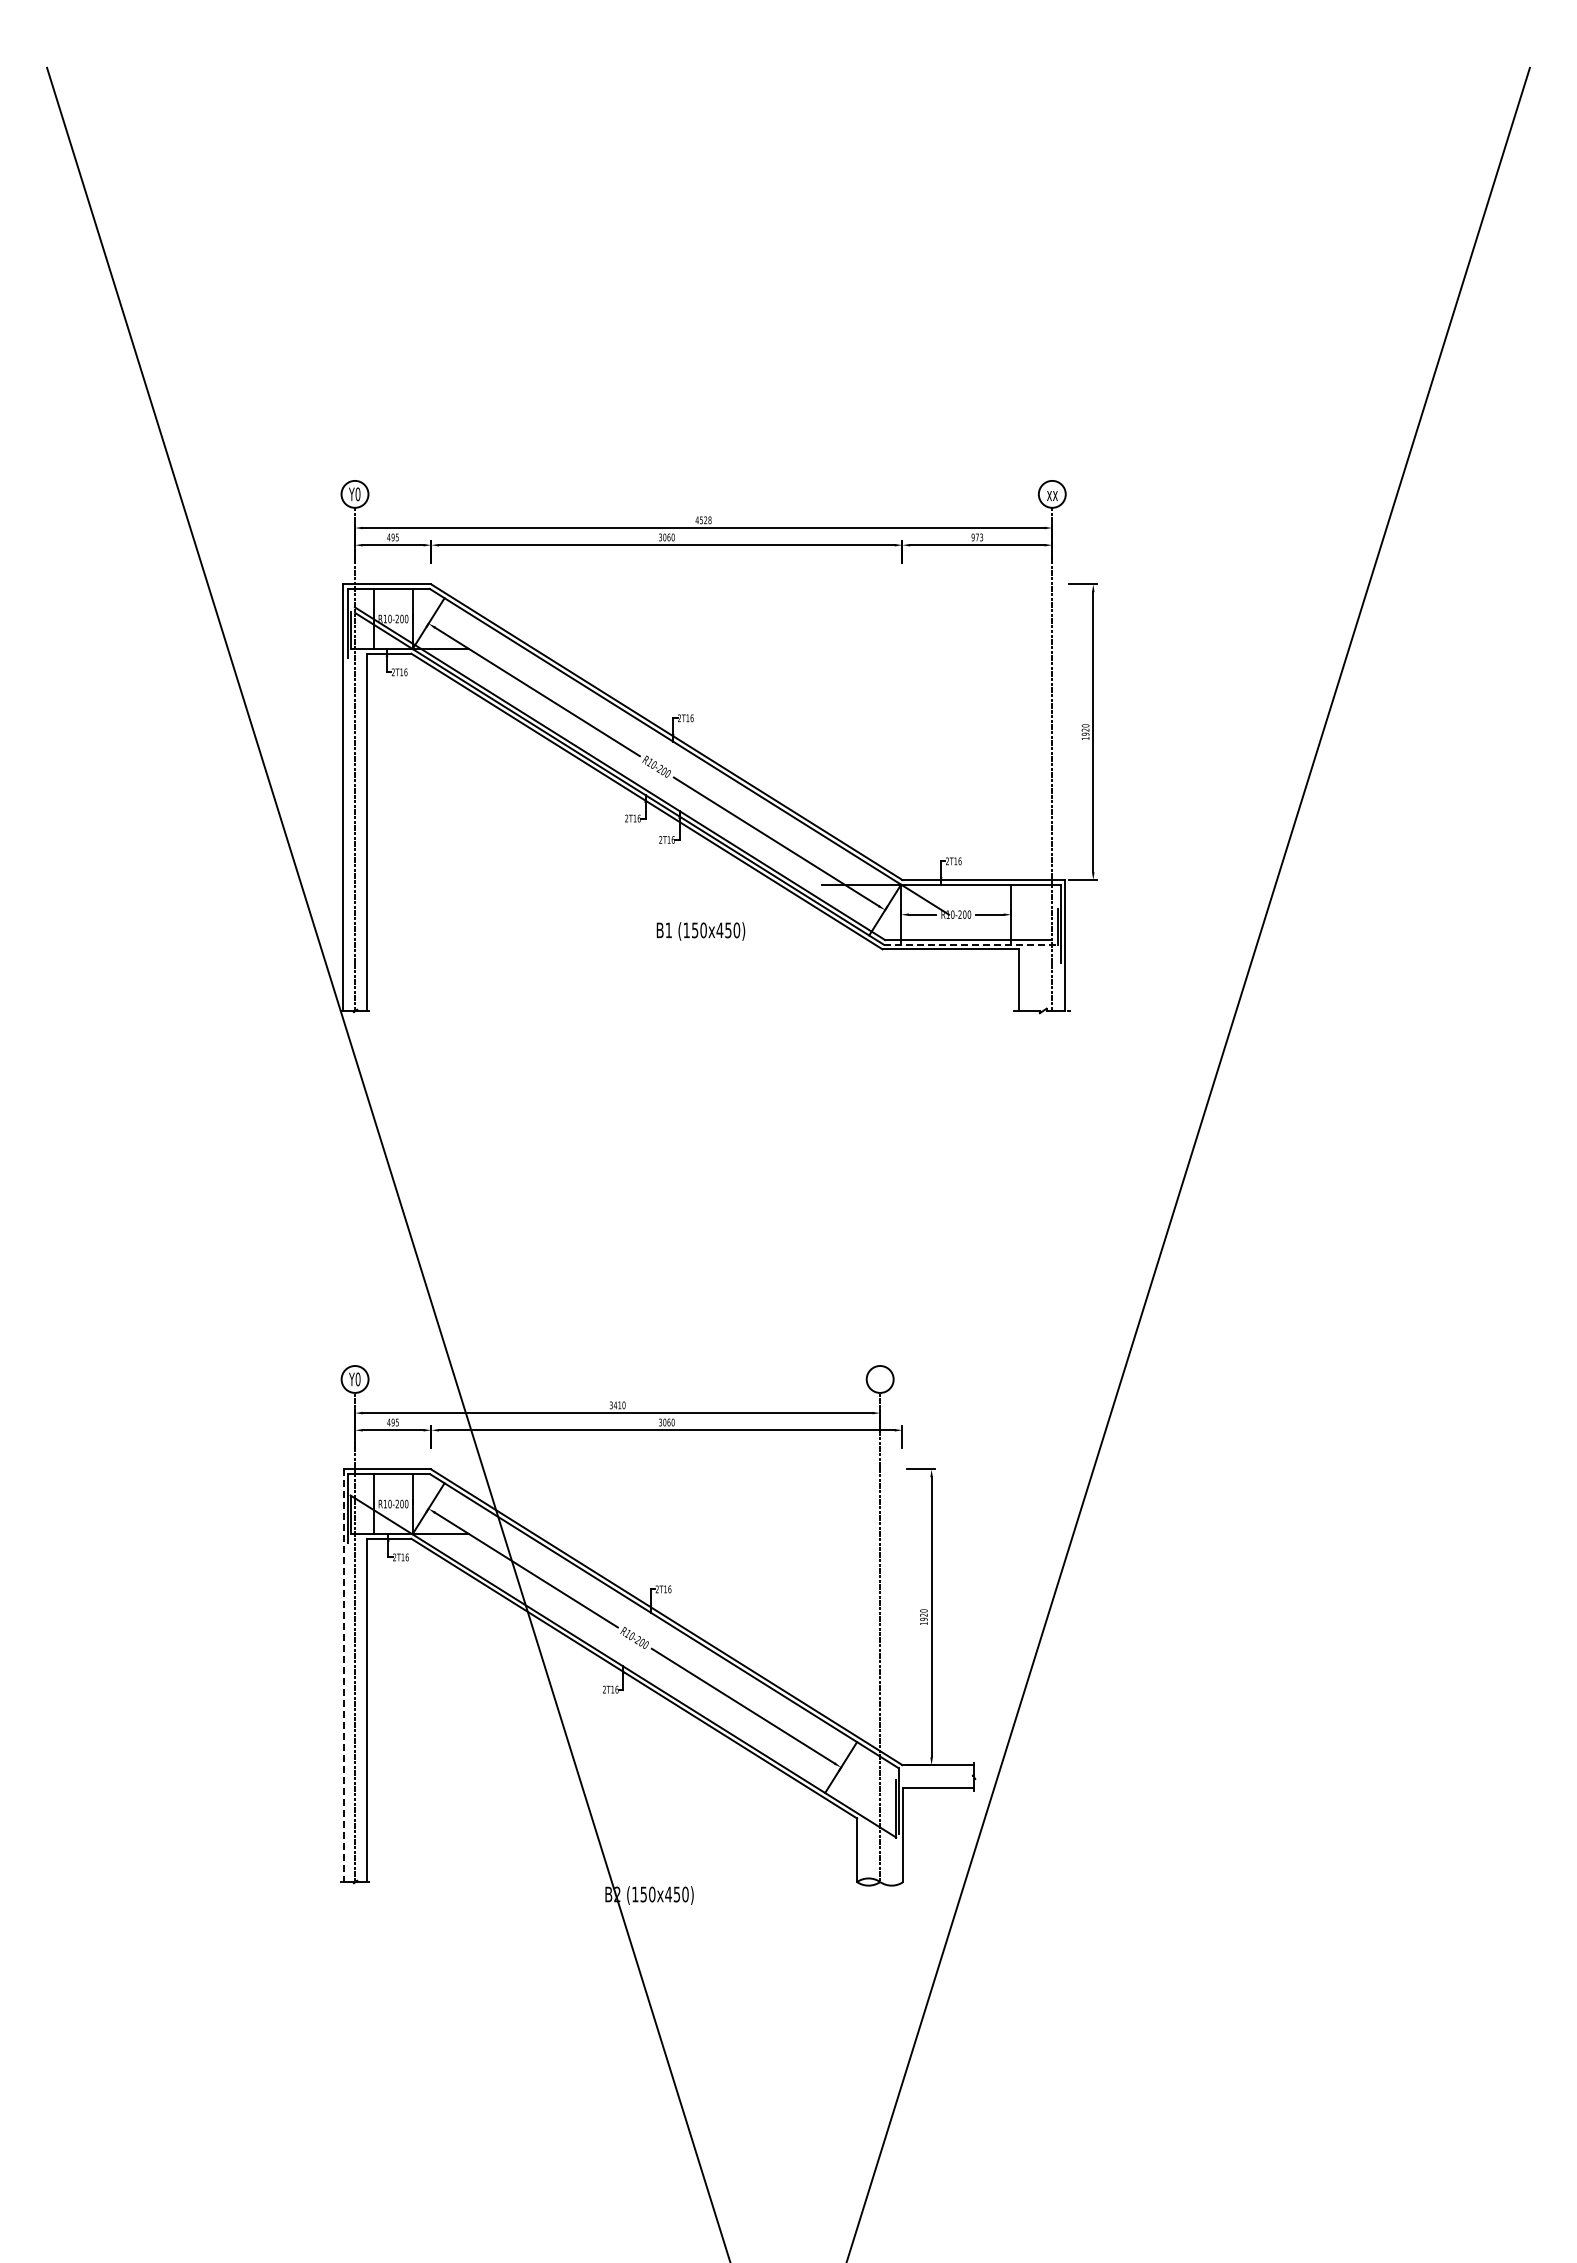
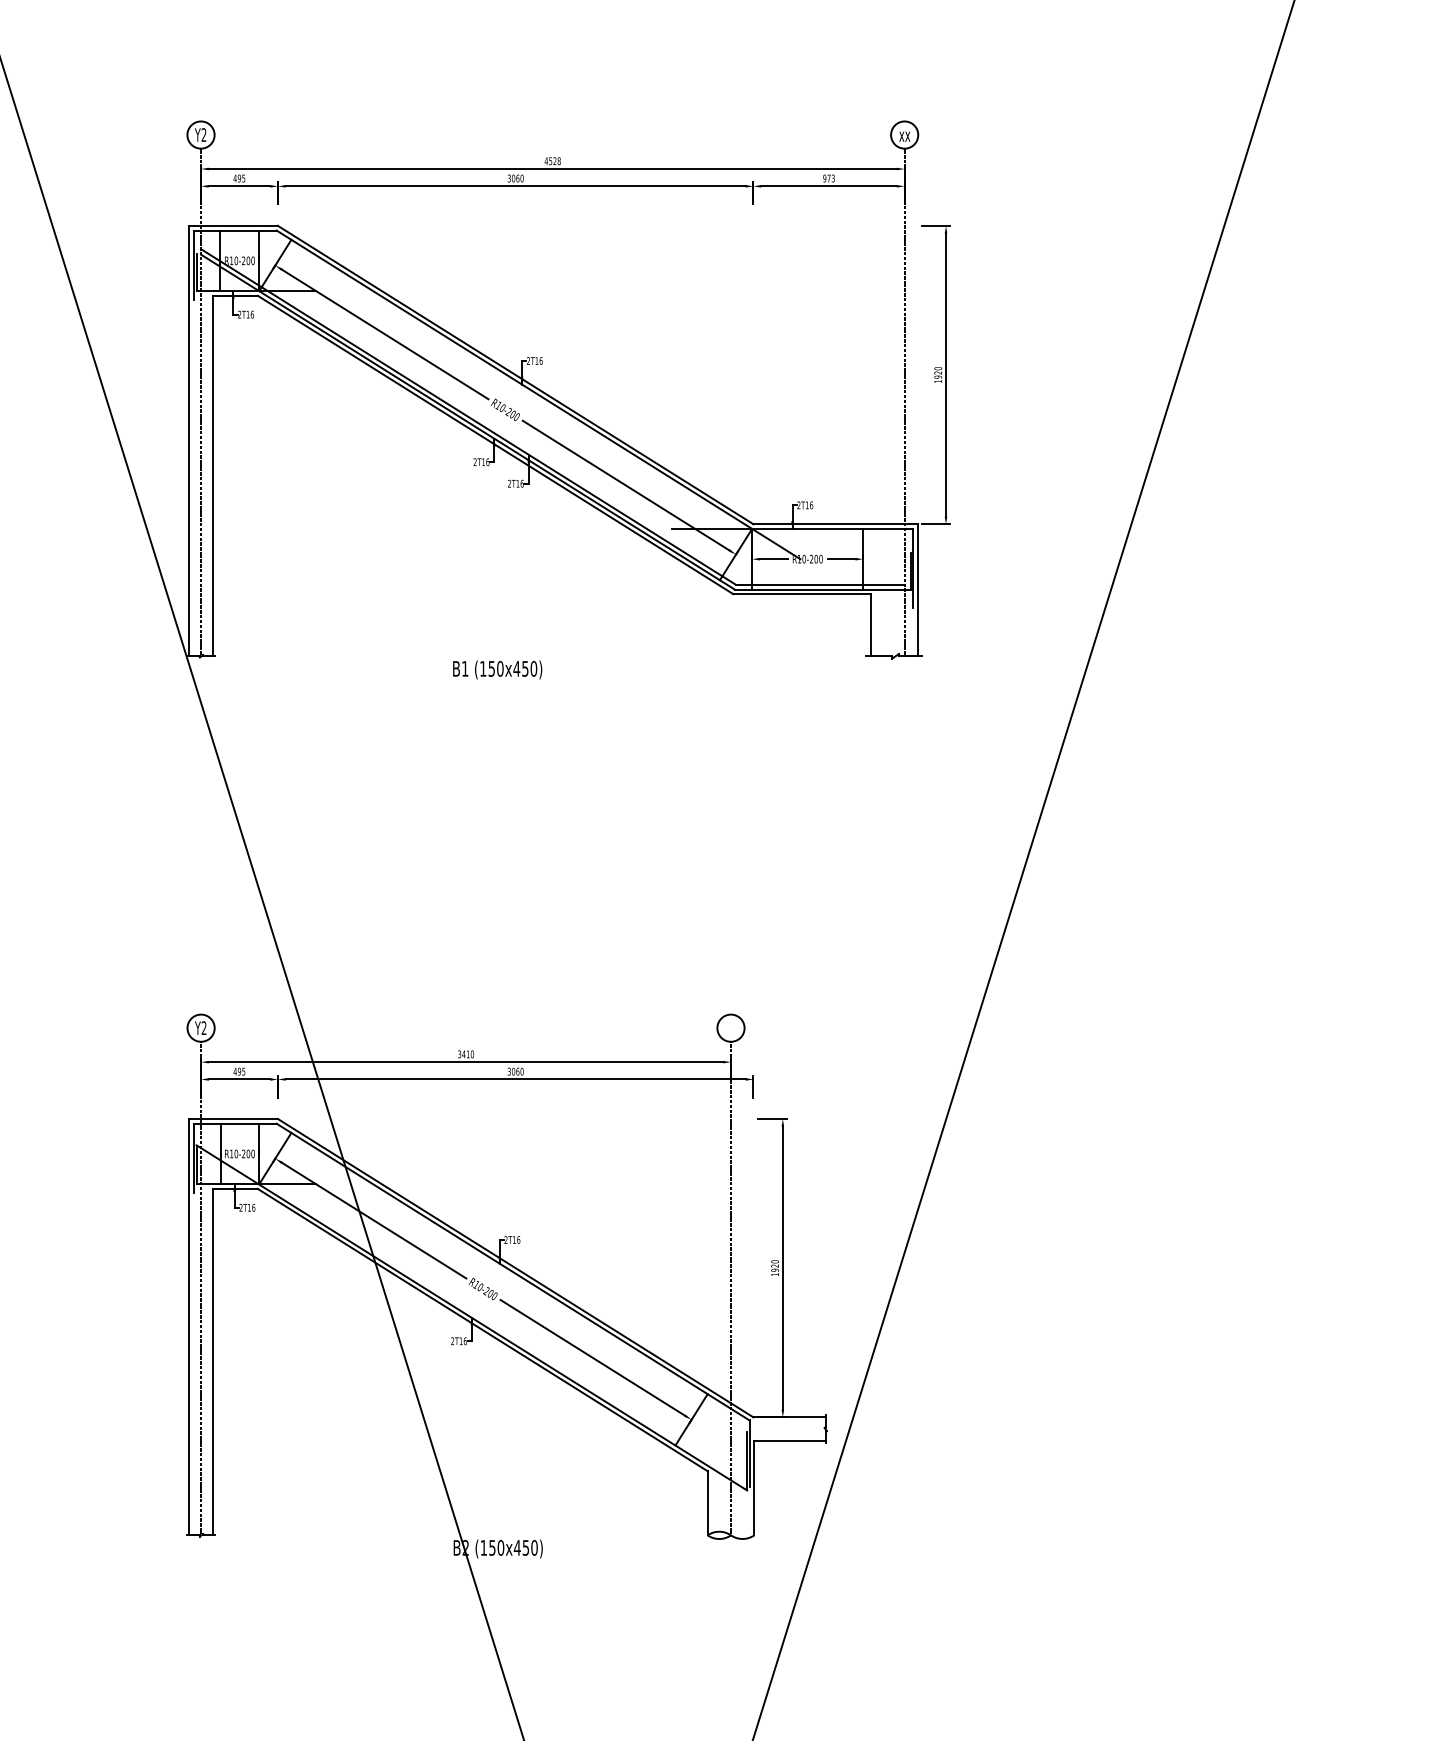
text: (357, 494) -> (203, 135), Y0 -> Y2
text: (700, 931) -> (497, 670), moved
line: (971, 944) -> (823, 589), dashed -> solid
text: (357, 1379) -> (203, 1028), Y0 -> Y2
line: (343, 1676) -> (189, 1327), dashed -> solid

